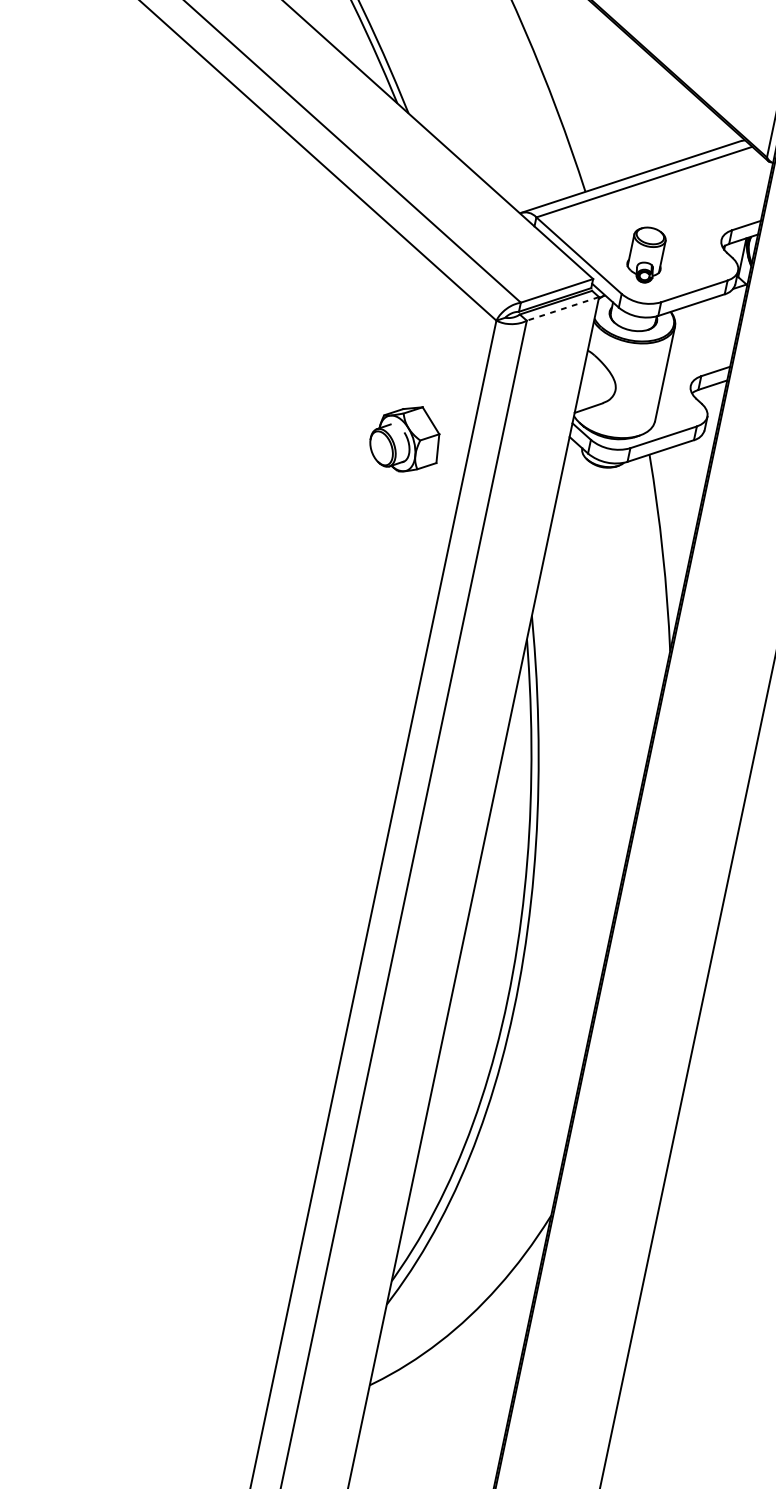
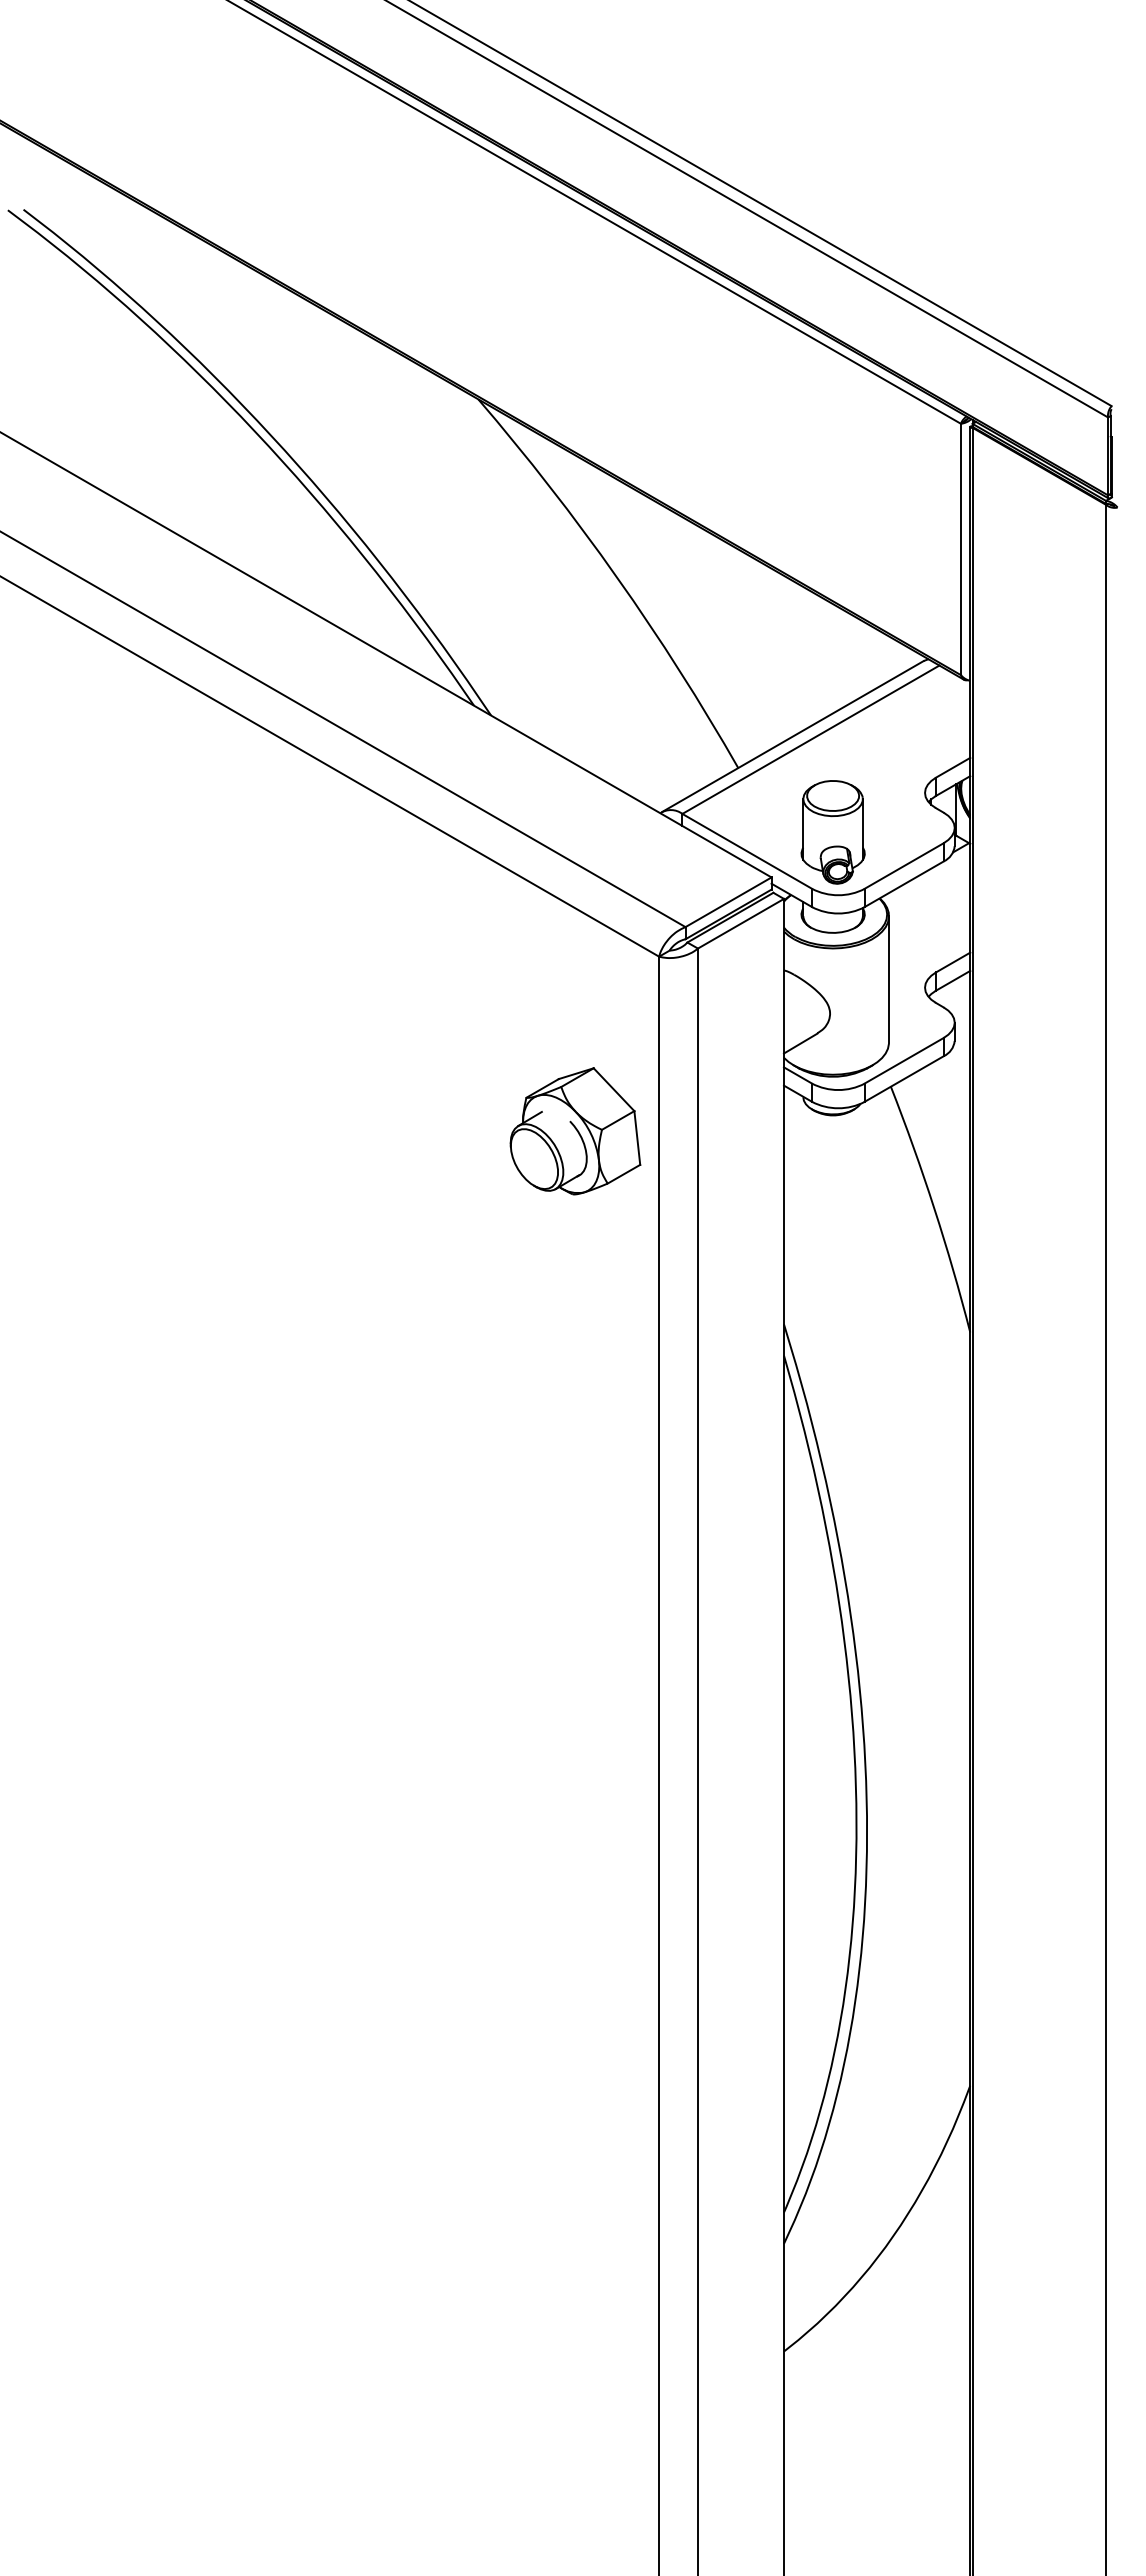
part: (645, 255) -> (832, 832), size x1.43
line: (562, 308) -> (740, 923), dashed -> solid
part: (406, 438) -> (575, 1131), size x1.43

